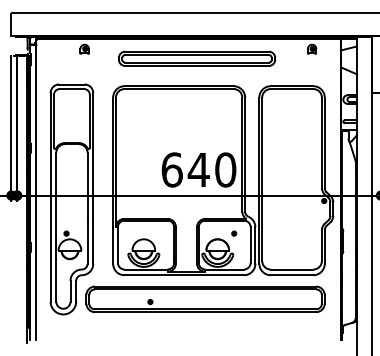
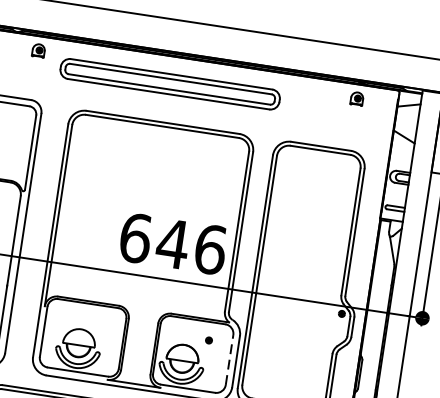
part: (197, 58) -> (170, 83), moved
text: (225, 169) -> (210, 248), 640 -> 646
line: (250, 245) -> (229, 360), solid -> dashed

